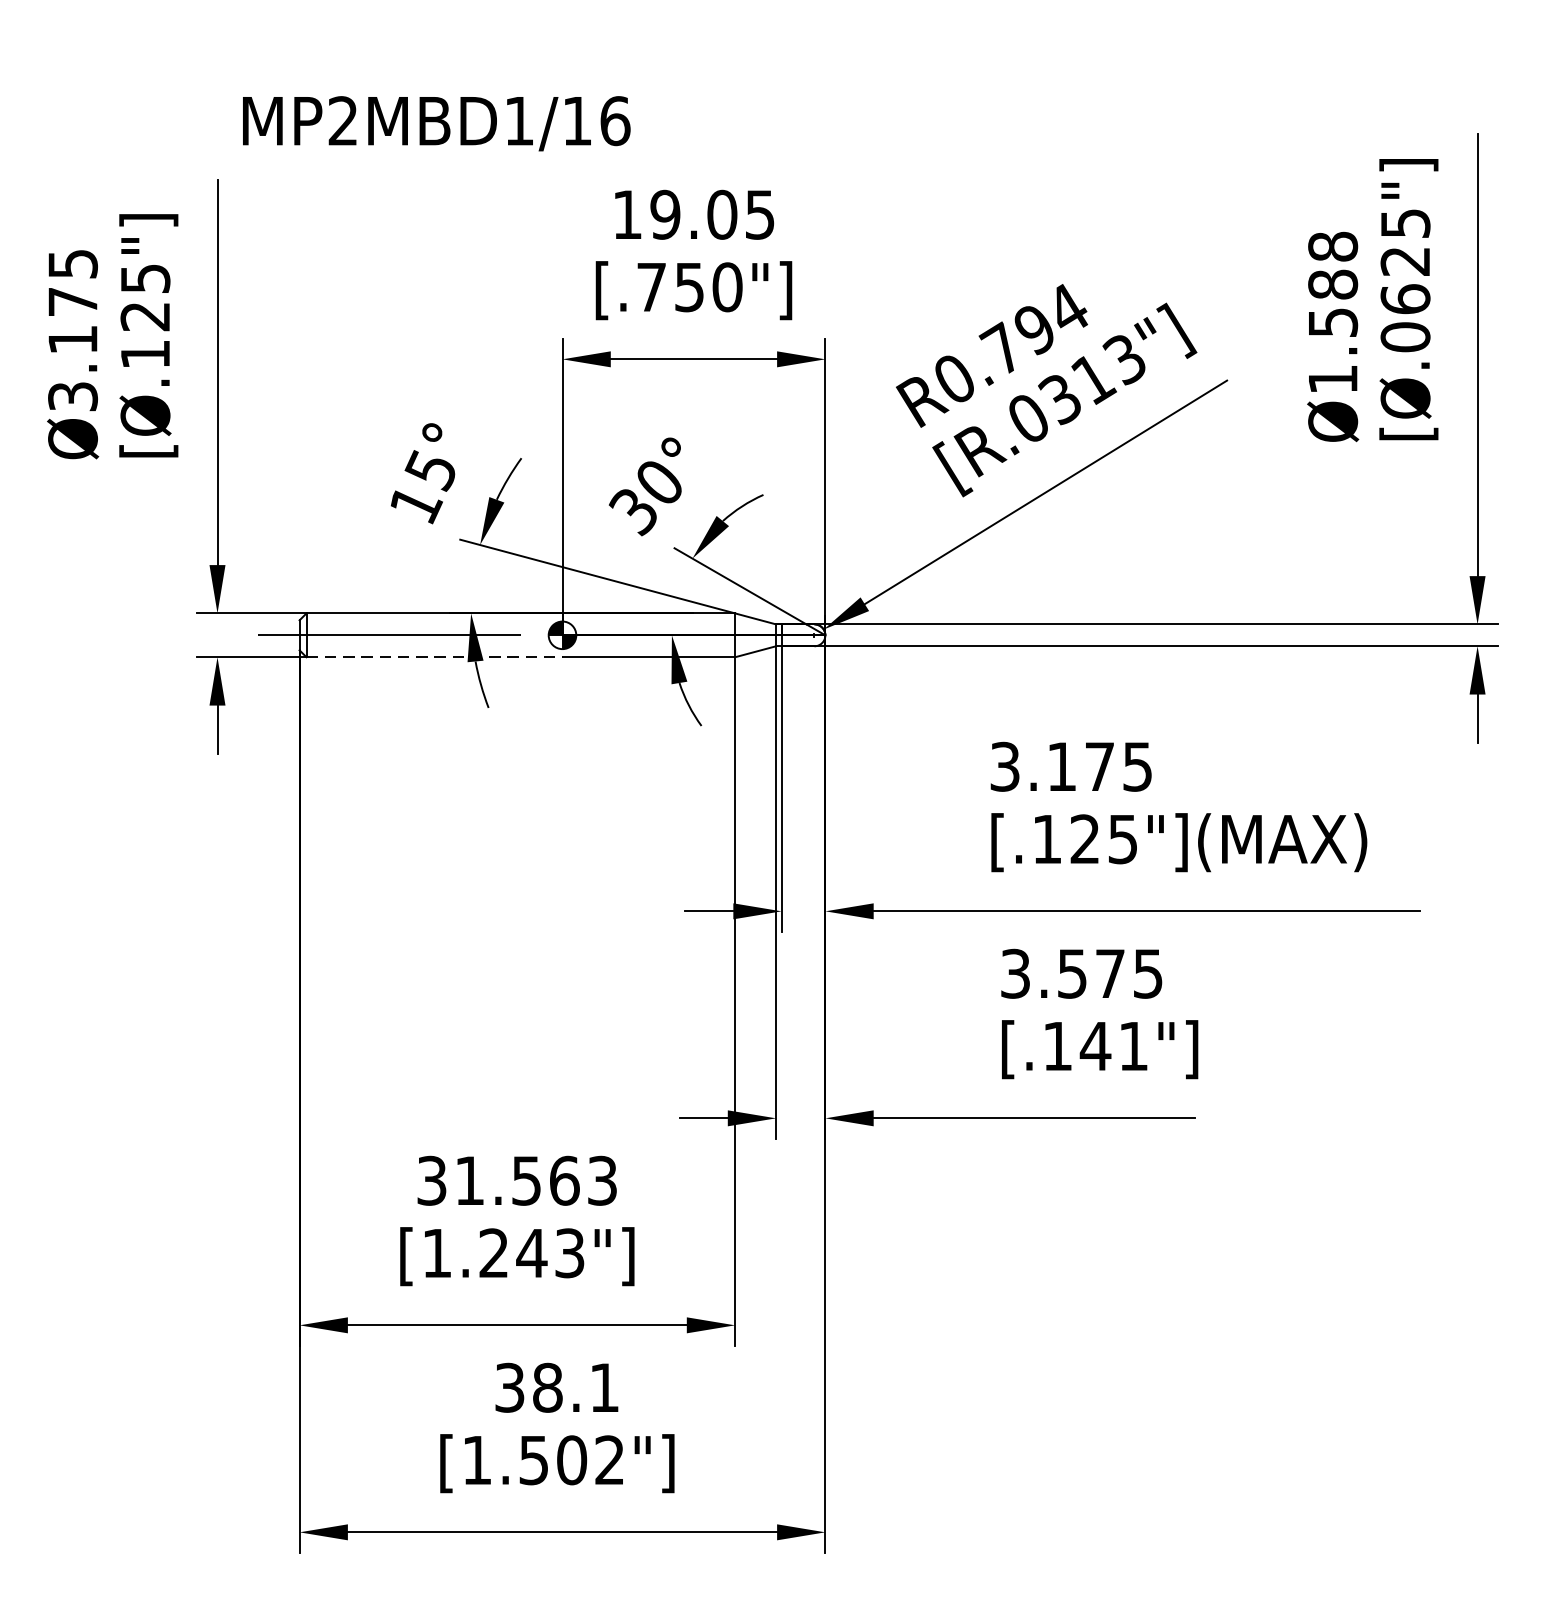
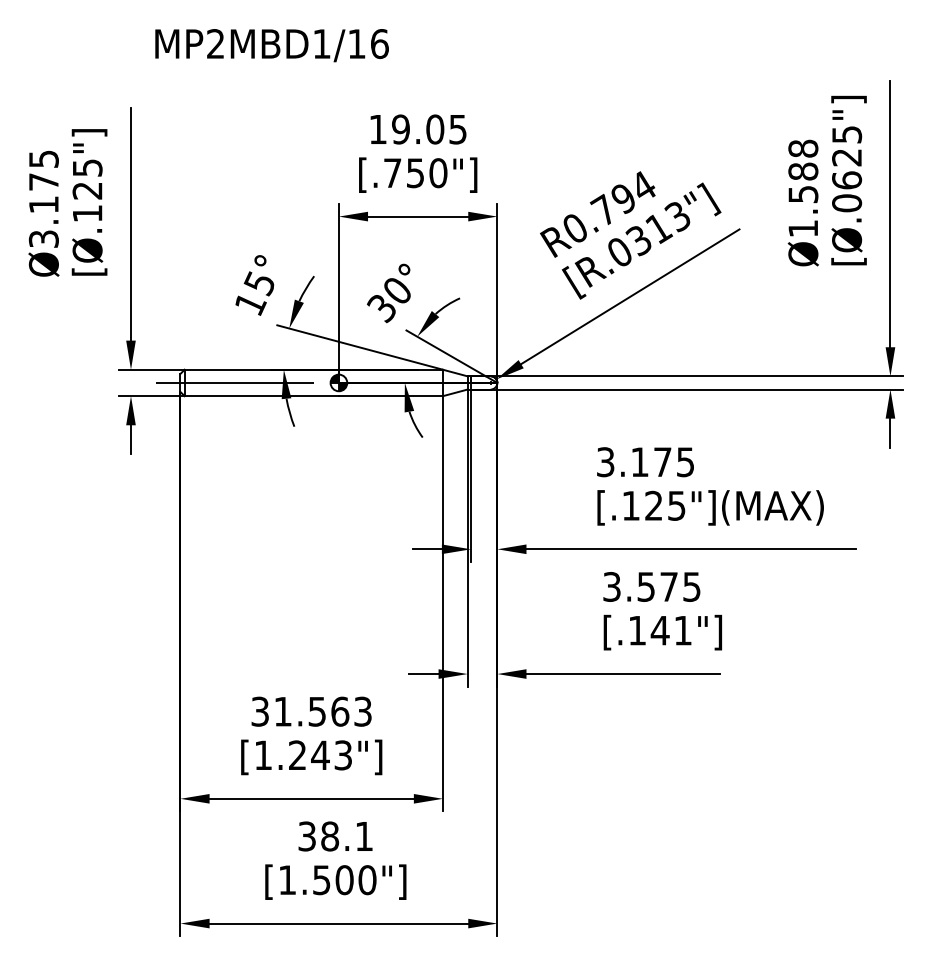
text: (435, 123) -> (271, 45), moved
line: (435, 657) -> (262, 396), dashed -> solid
text: (609, 1460) -> (367, 880), [1.502"] -> [1.500"]

